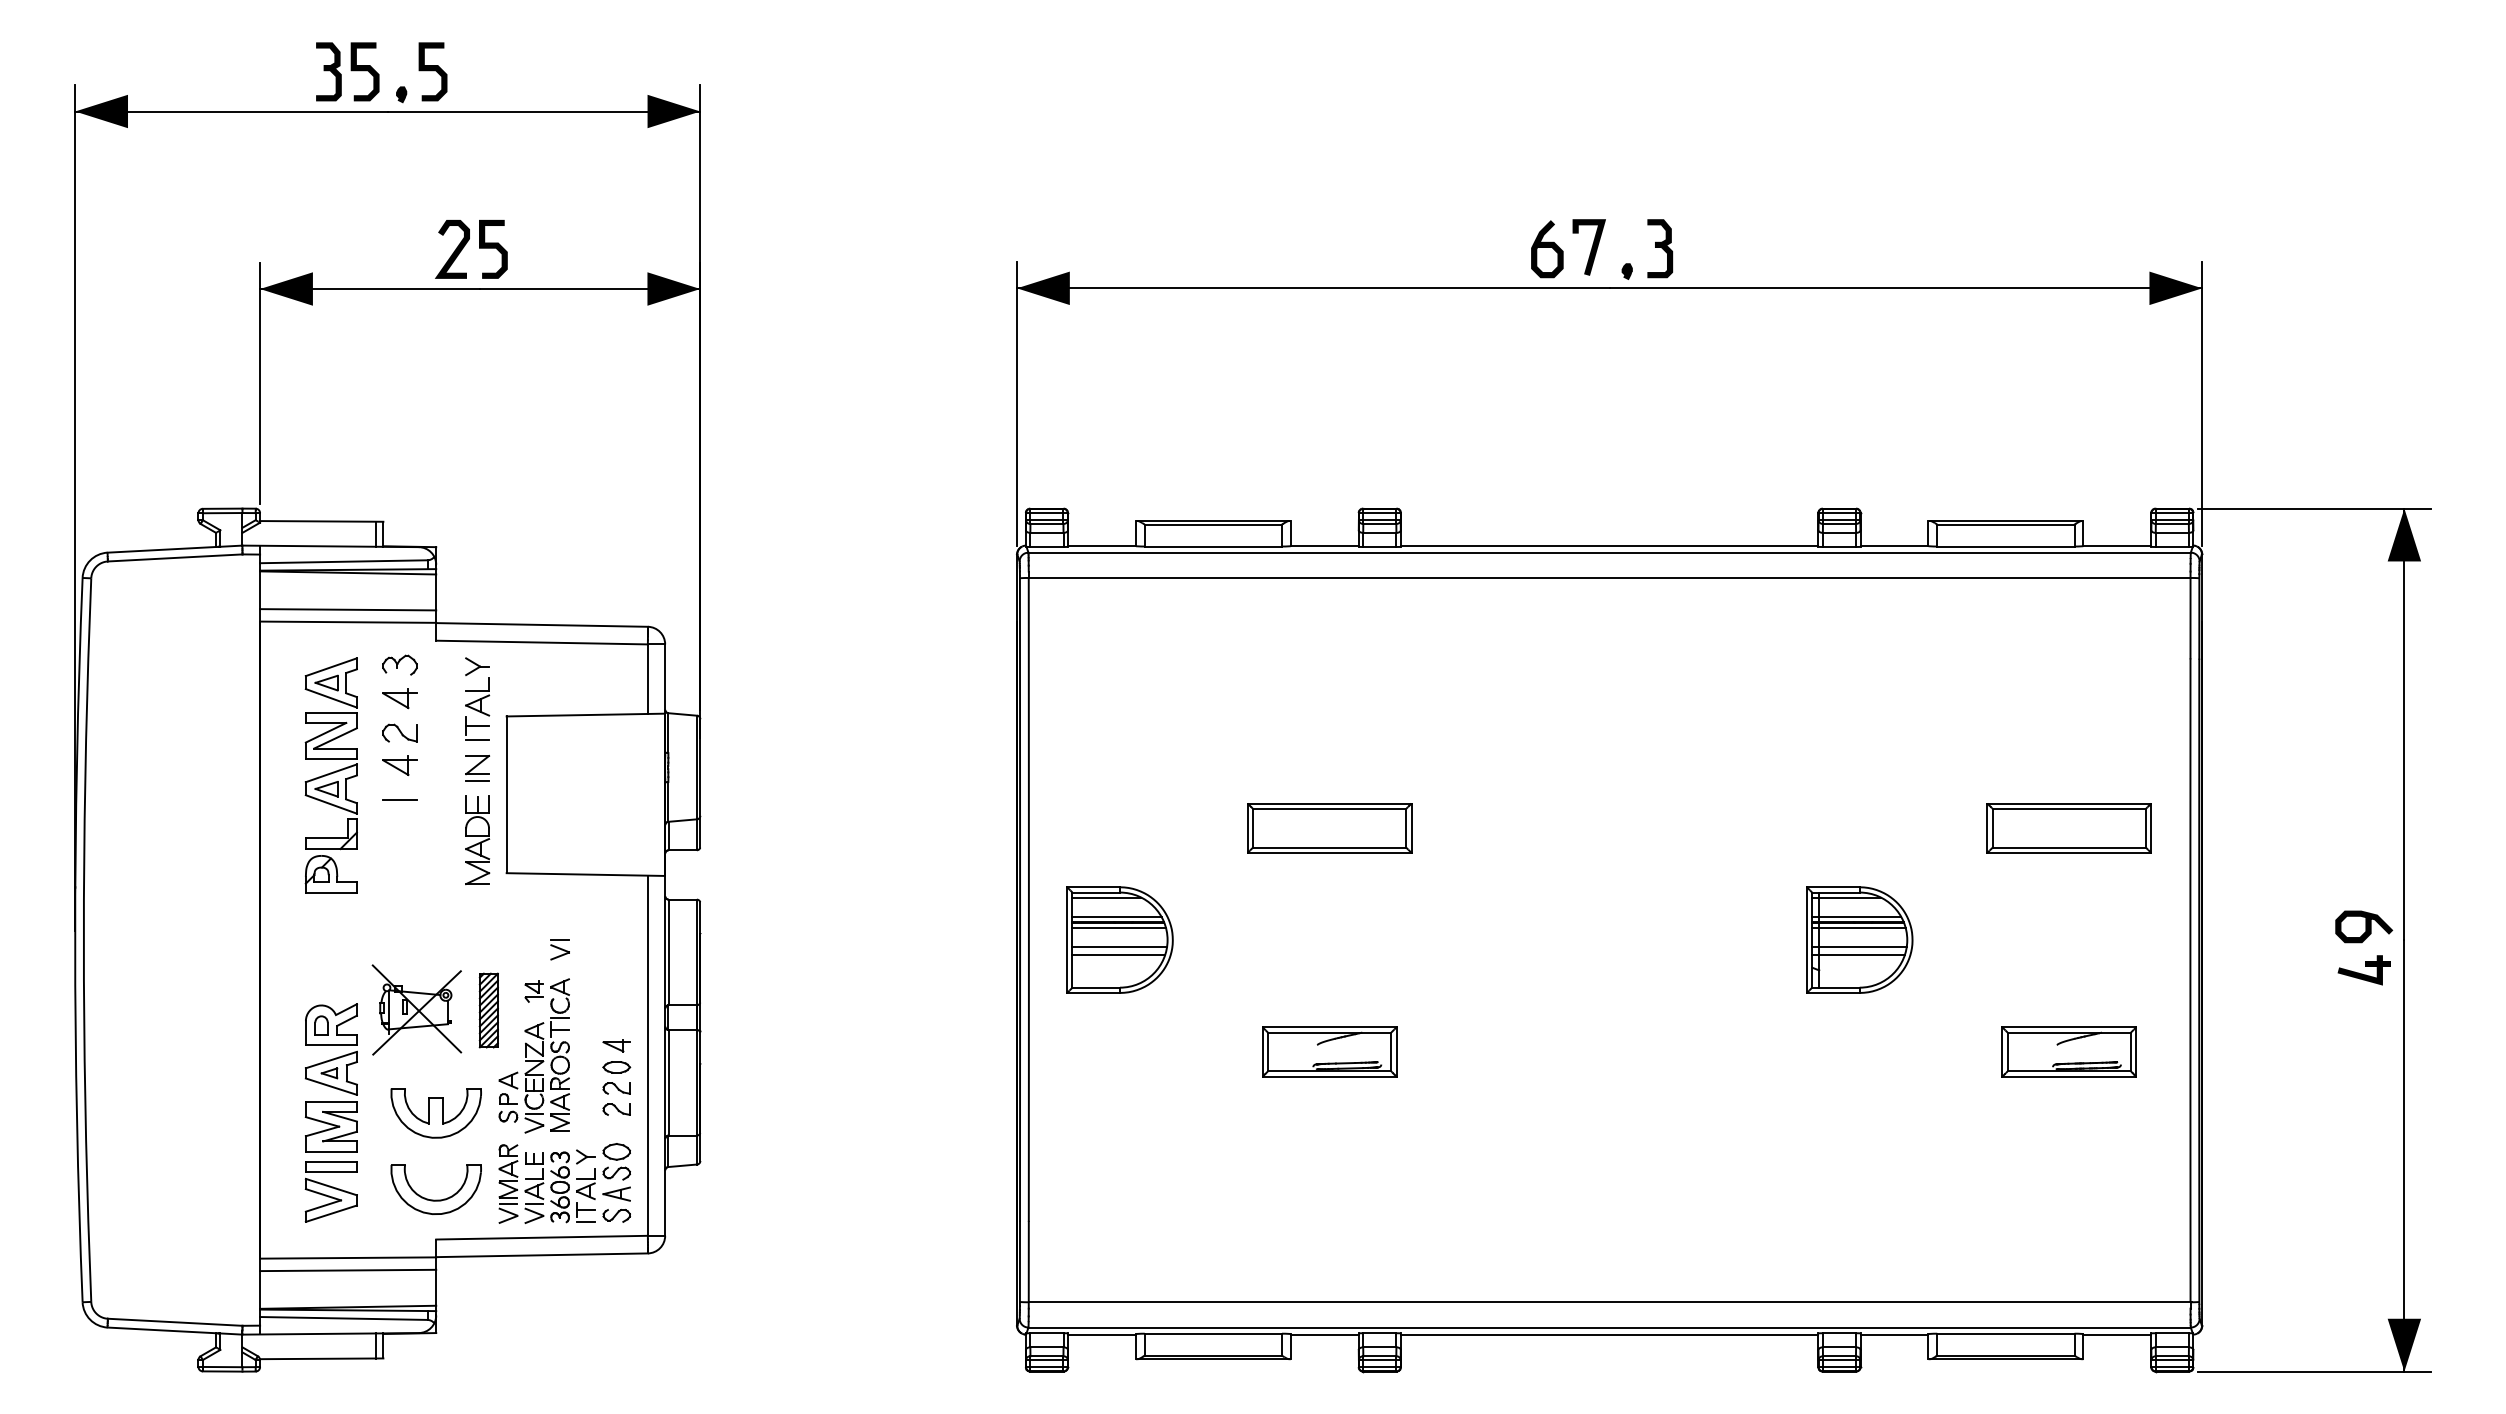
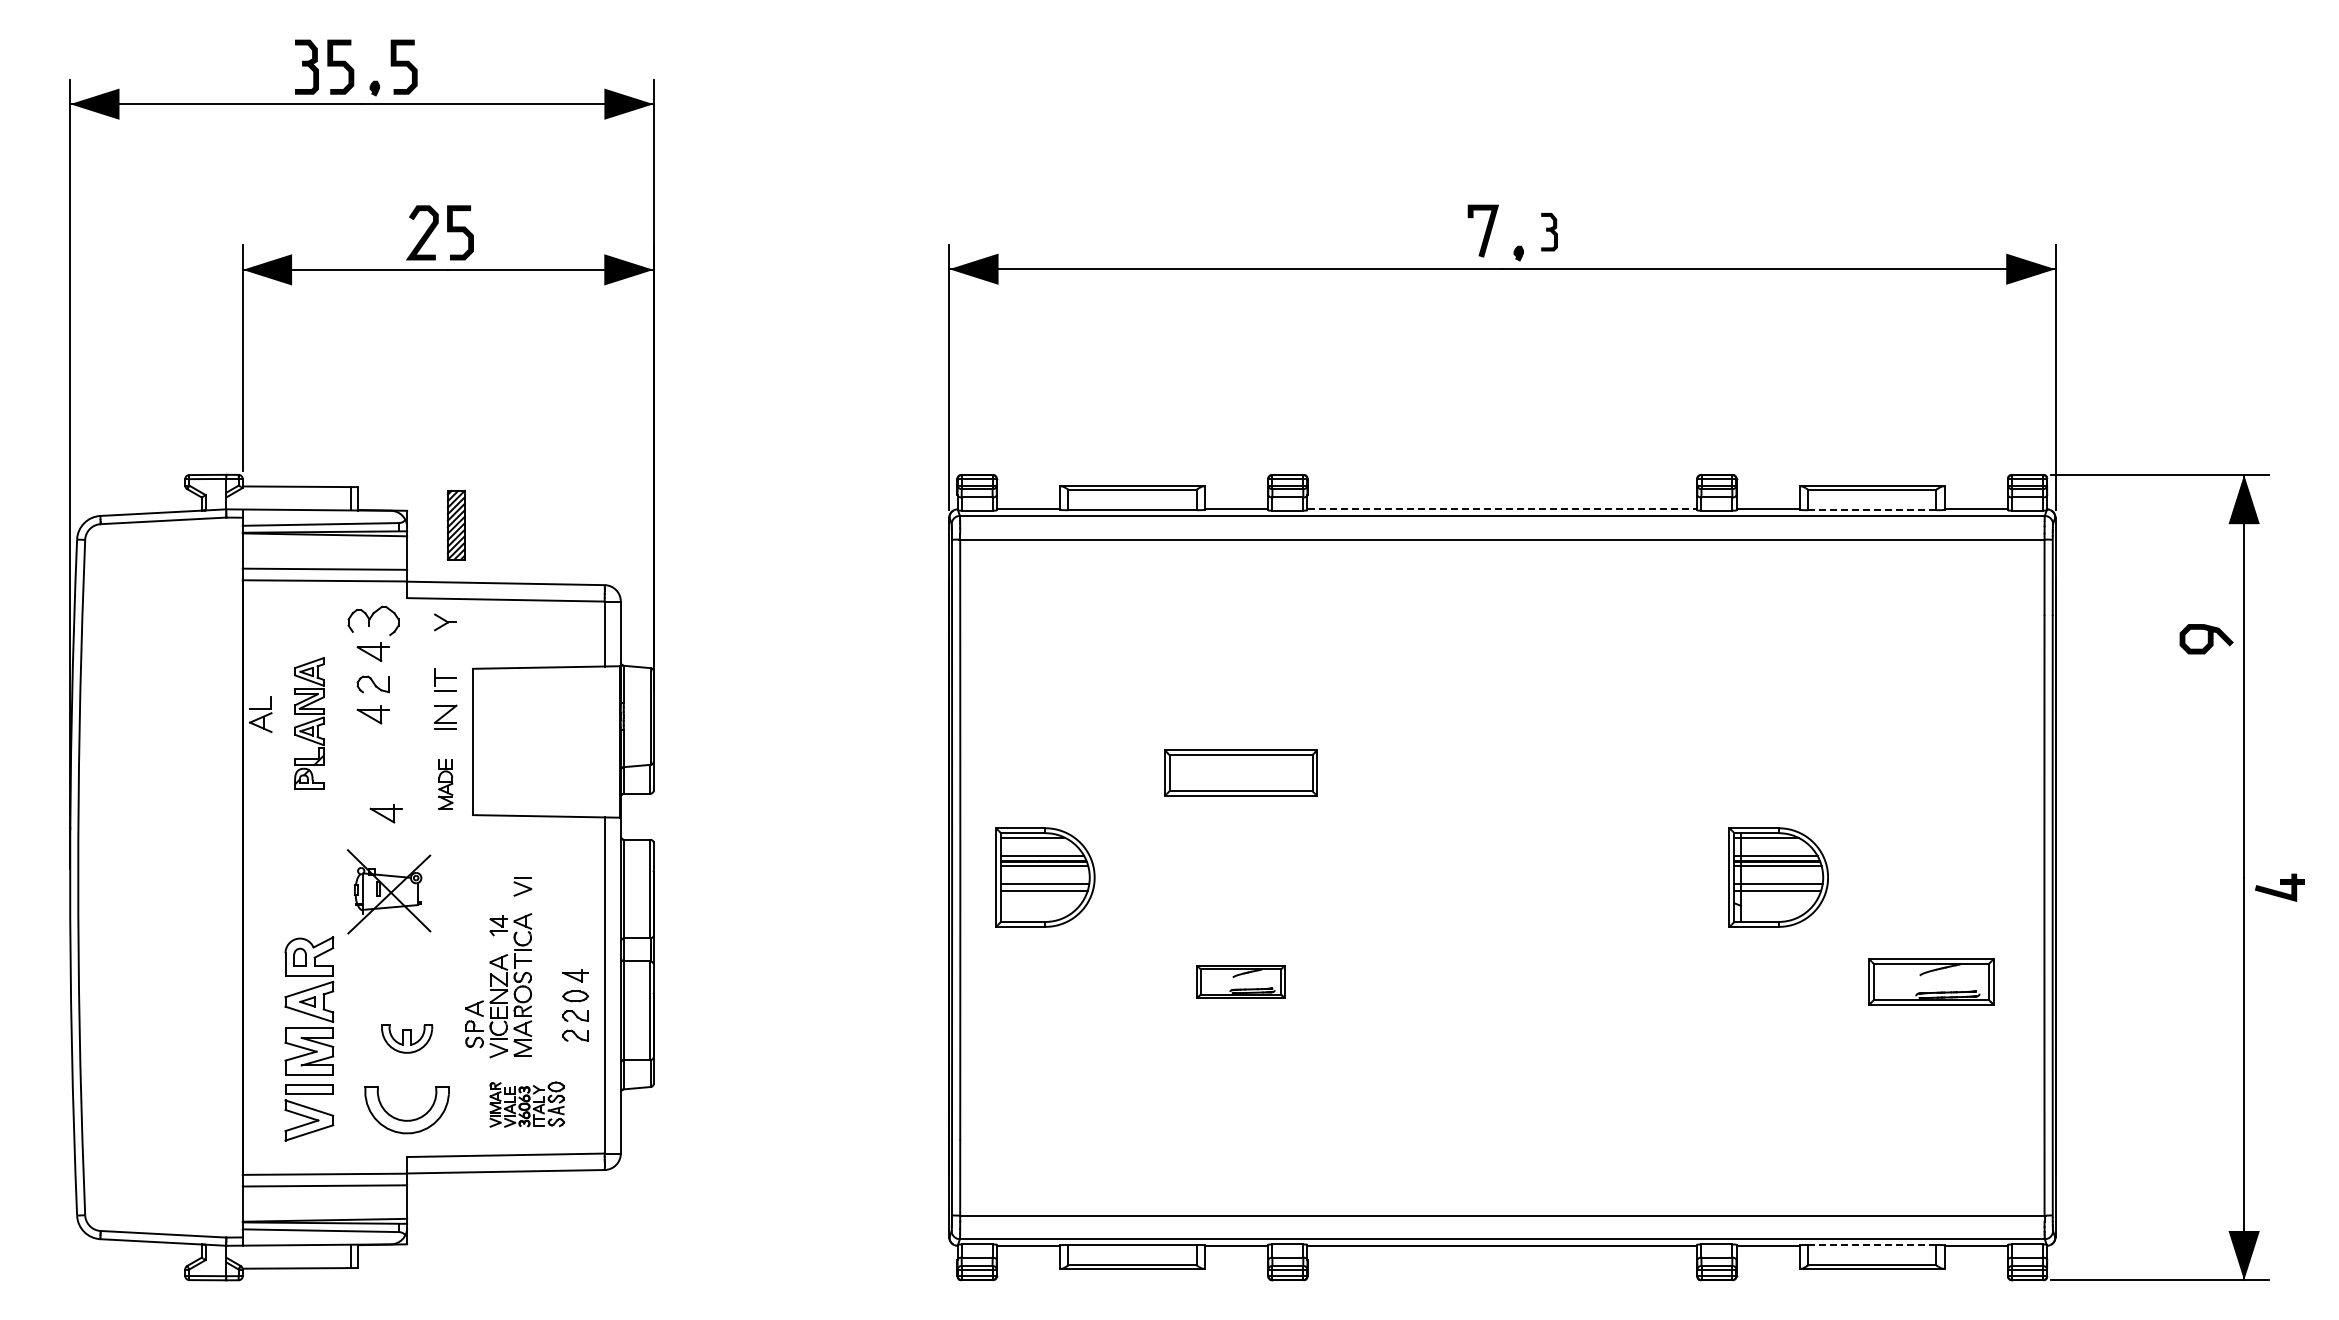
curve: (1547, 247) -> (1444, 231), removed
part: (1660, 247) -> (1549, 231), size x0.7
line: (1609, 545) -> (1502, 509), solid -> dashed
line: (2006, 546) -> (1872, 510), solid -> dashed
part: (399, 664) -> (372, 620), size x1.6
part: (477, 696) -> (260, 714), moved
part: (331, 775) -> (309, 723), size x0.6
line: (400, 799) -> (373, 746), removed
part: (2069, 827) -> (1931, 772), removed
part: (477, 840) -> (445, 784), size x0.6
part: (413, 871) -> (385, 813), added
curve: (2365, 927) -> (2207, 639), moved
part: (1859, 940) -> (1778, 877), moved
part: (2364, 970) -> (2279, 887), moved
part: (416, 1009) -> (388, 891), moved
part: (488, 1009) -> (455, 524), moved
part: (1329, 1051) -> (1240, 981), size x0.7
part: (435, 1112) -> (406, 1038), size x0.6
part: (564, 1183) -> (526, 1104), size x0.6
line: (2006, 1333) -> (1872, 1244), solid -> dashed

